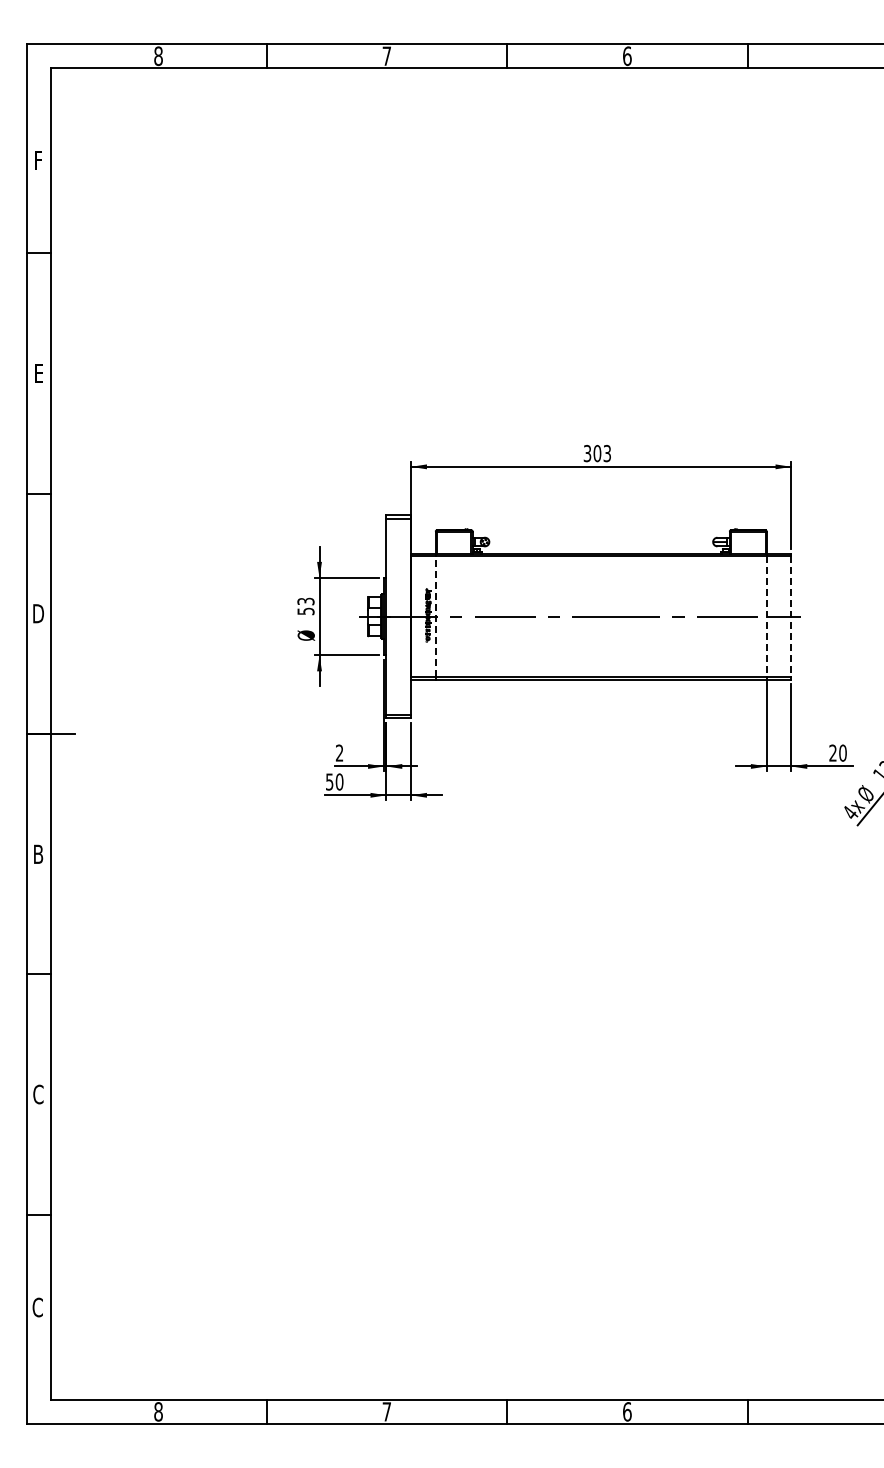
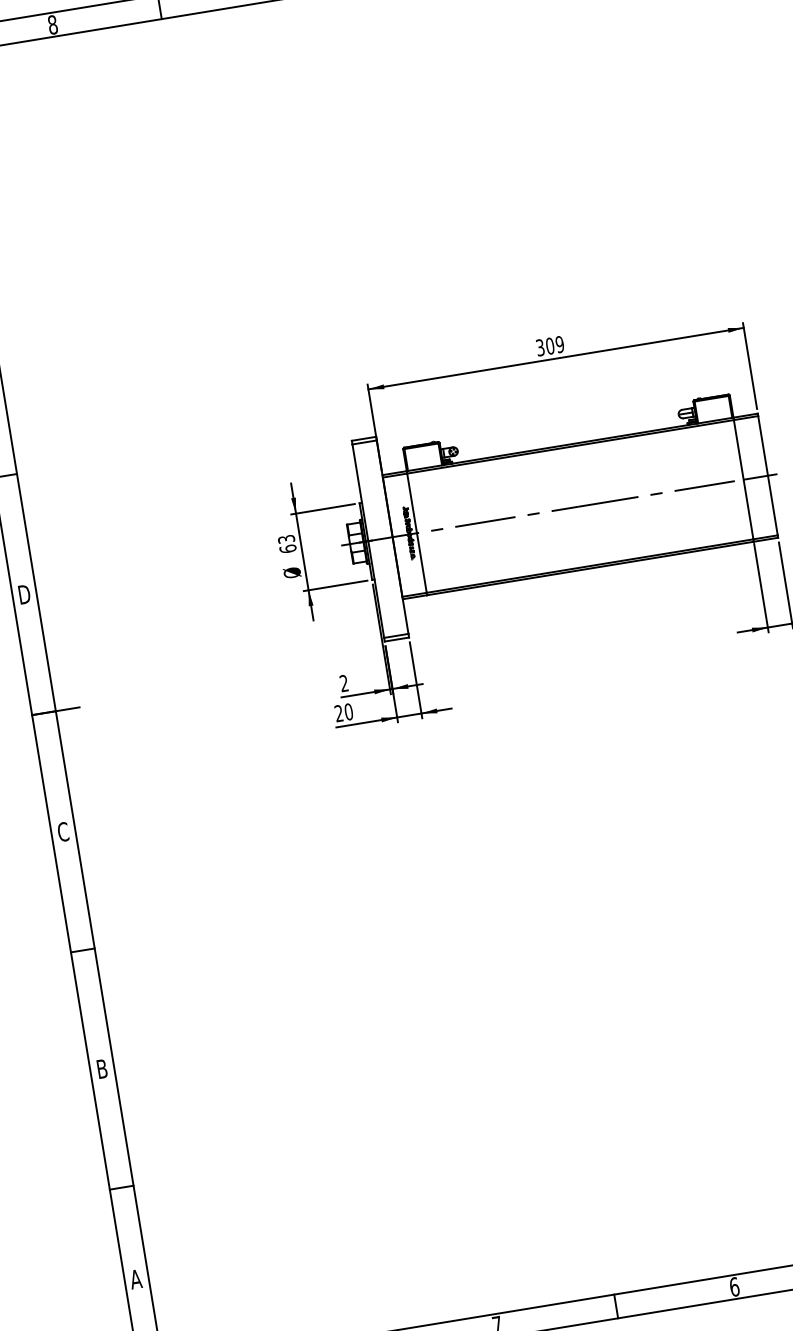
text: (607, 453) -> (560, 344), 303 -> 309
text: (305, 611) -> (287, 549), 53 -> 63
line: (435, 616) -> (416, 533), dashed -> solid
line: (766, 617) -> (743, 480), dashed -> solid
line: (791, 617) -> (768, 476), dashed -> solid
text: (329, 781) -> (338, 713), 50 -> 20
text: (38, 854) -> (63, 832), B -> C
text: (38, 1094) -> (102, 1068), C -> B
text: (37, 1307) -> (135, 1279), C -> A

